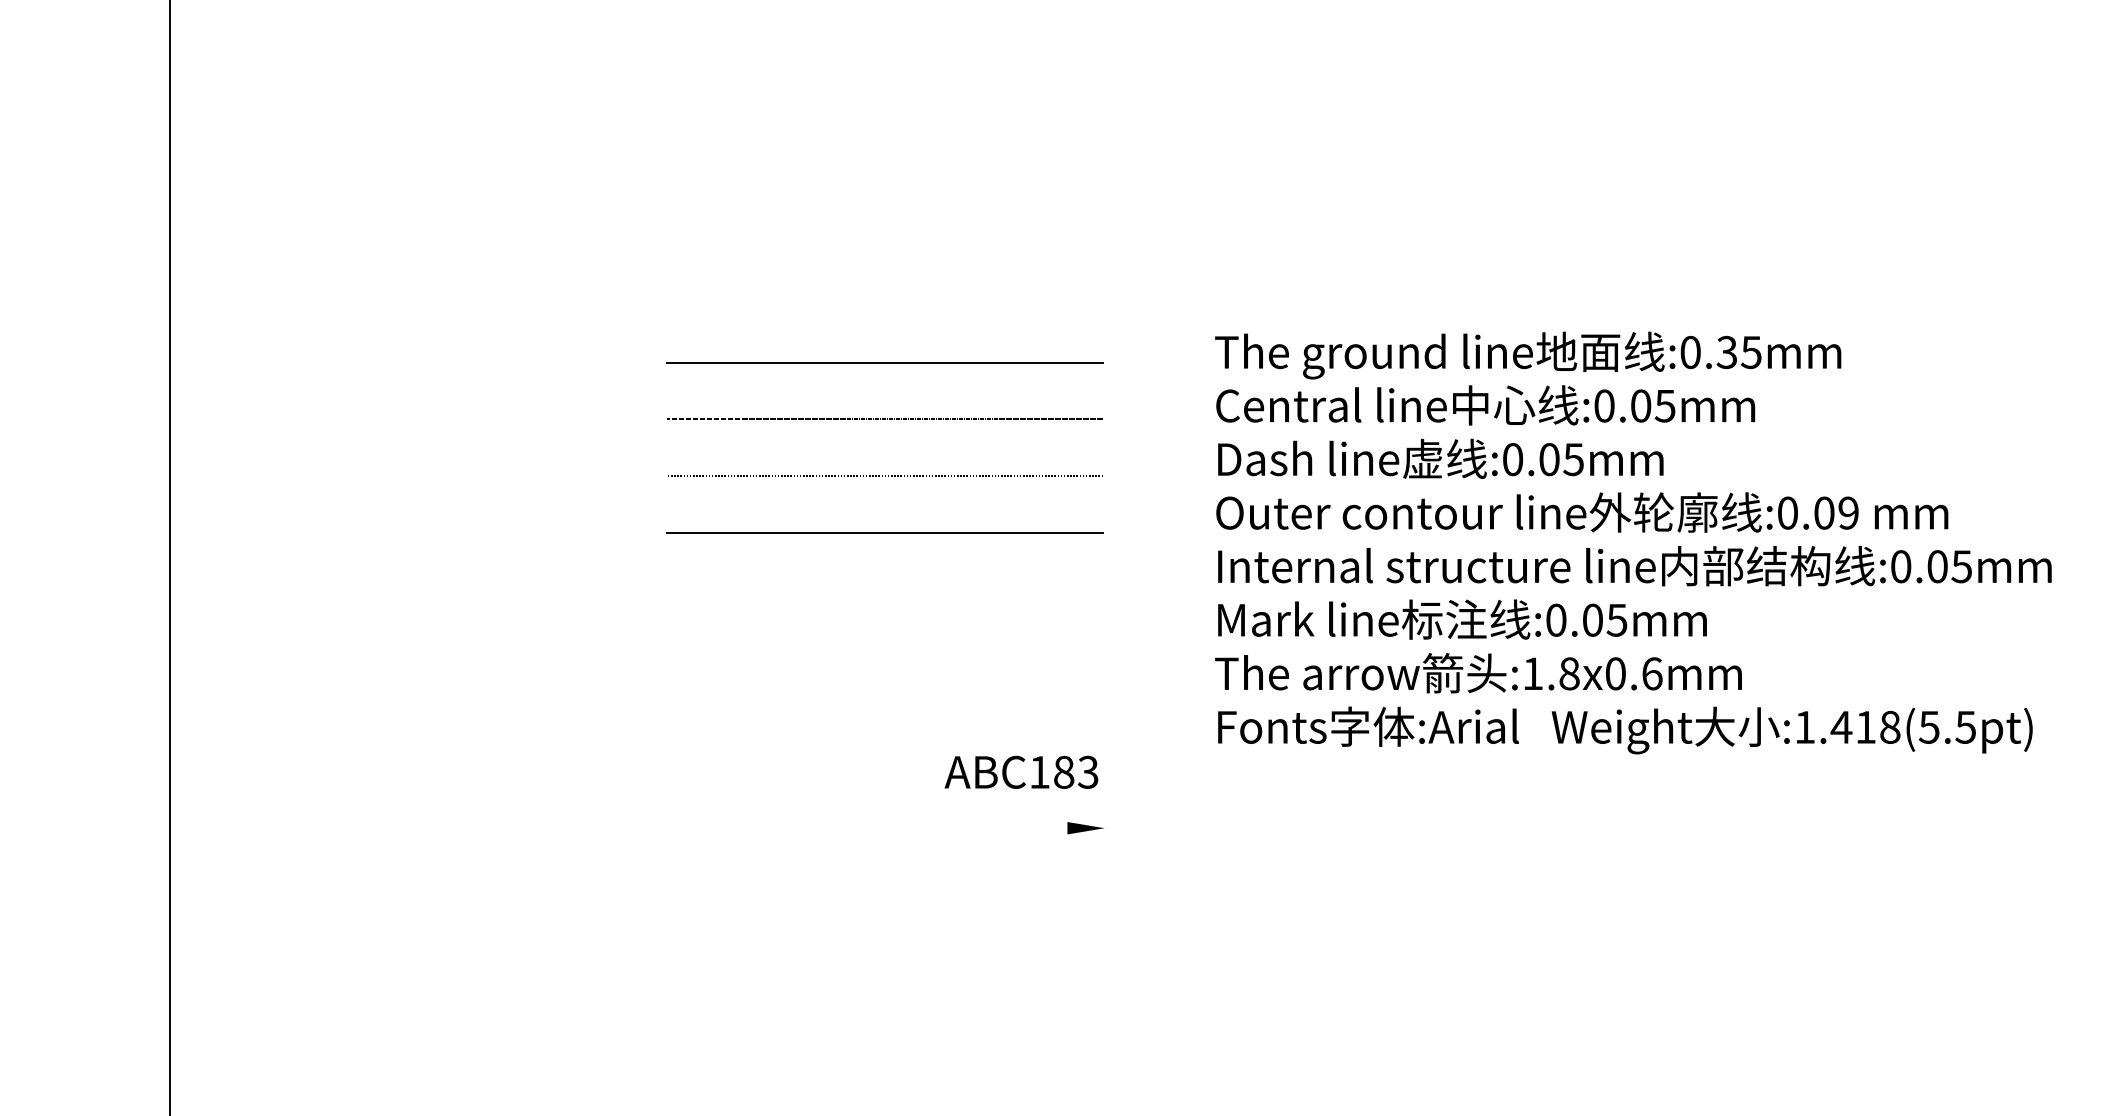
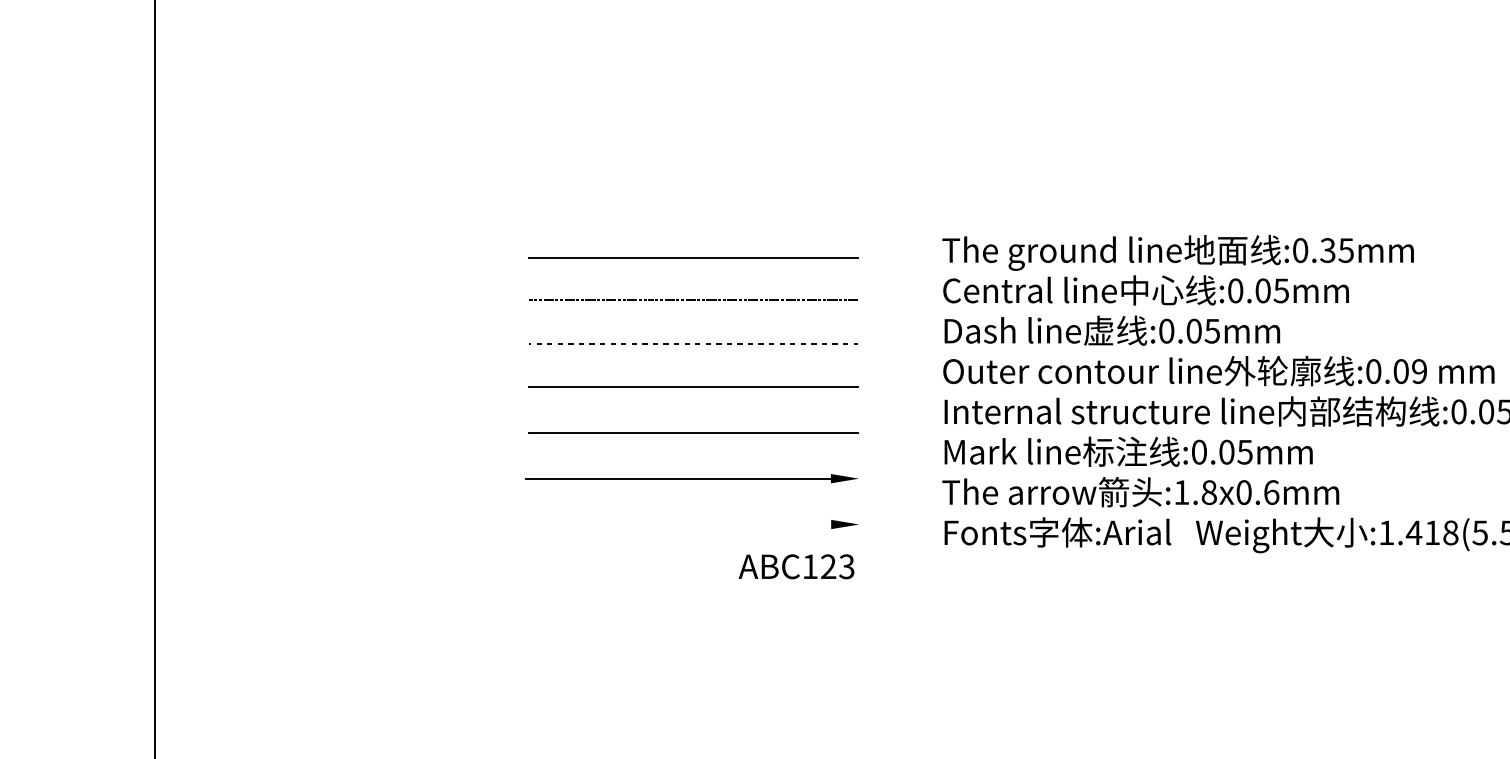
line: (884, 594) -> (693, 432), added
part: (882, 655) -> (691, 478), added
text: (1064, 771) -> (828, 566), ABC183 -> ABC123
part: (1085, 828) -> (844, 524), moved

